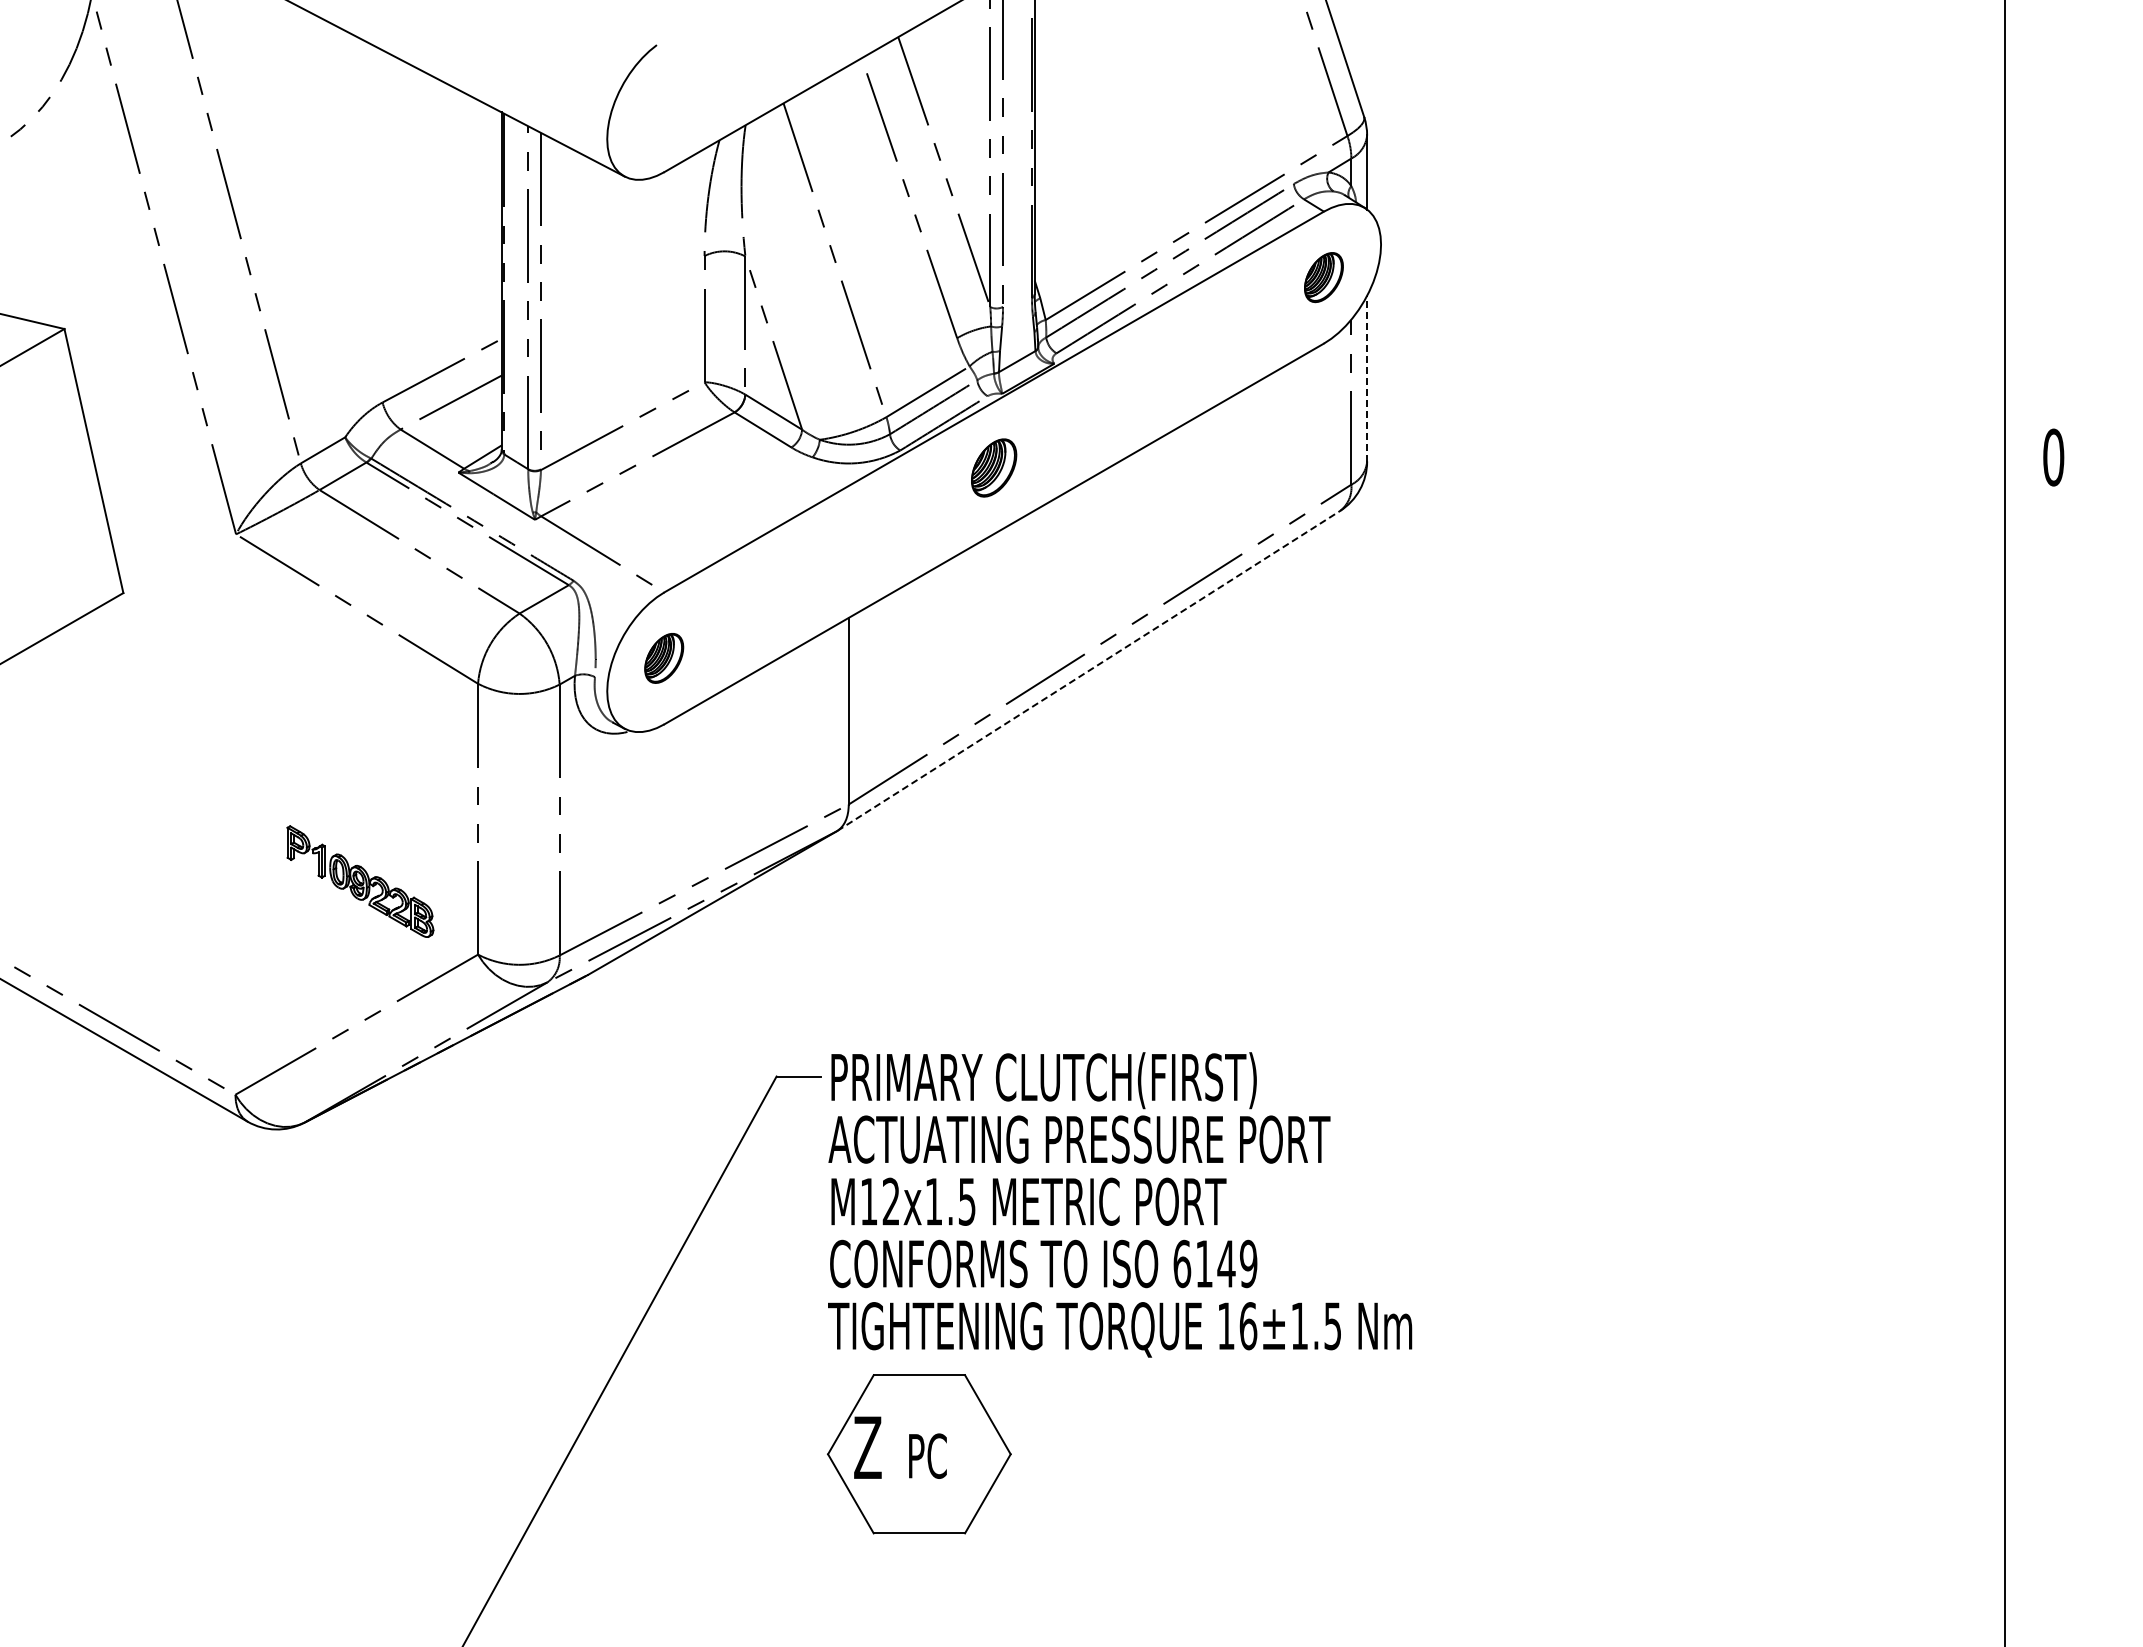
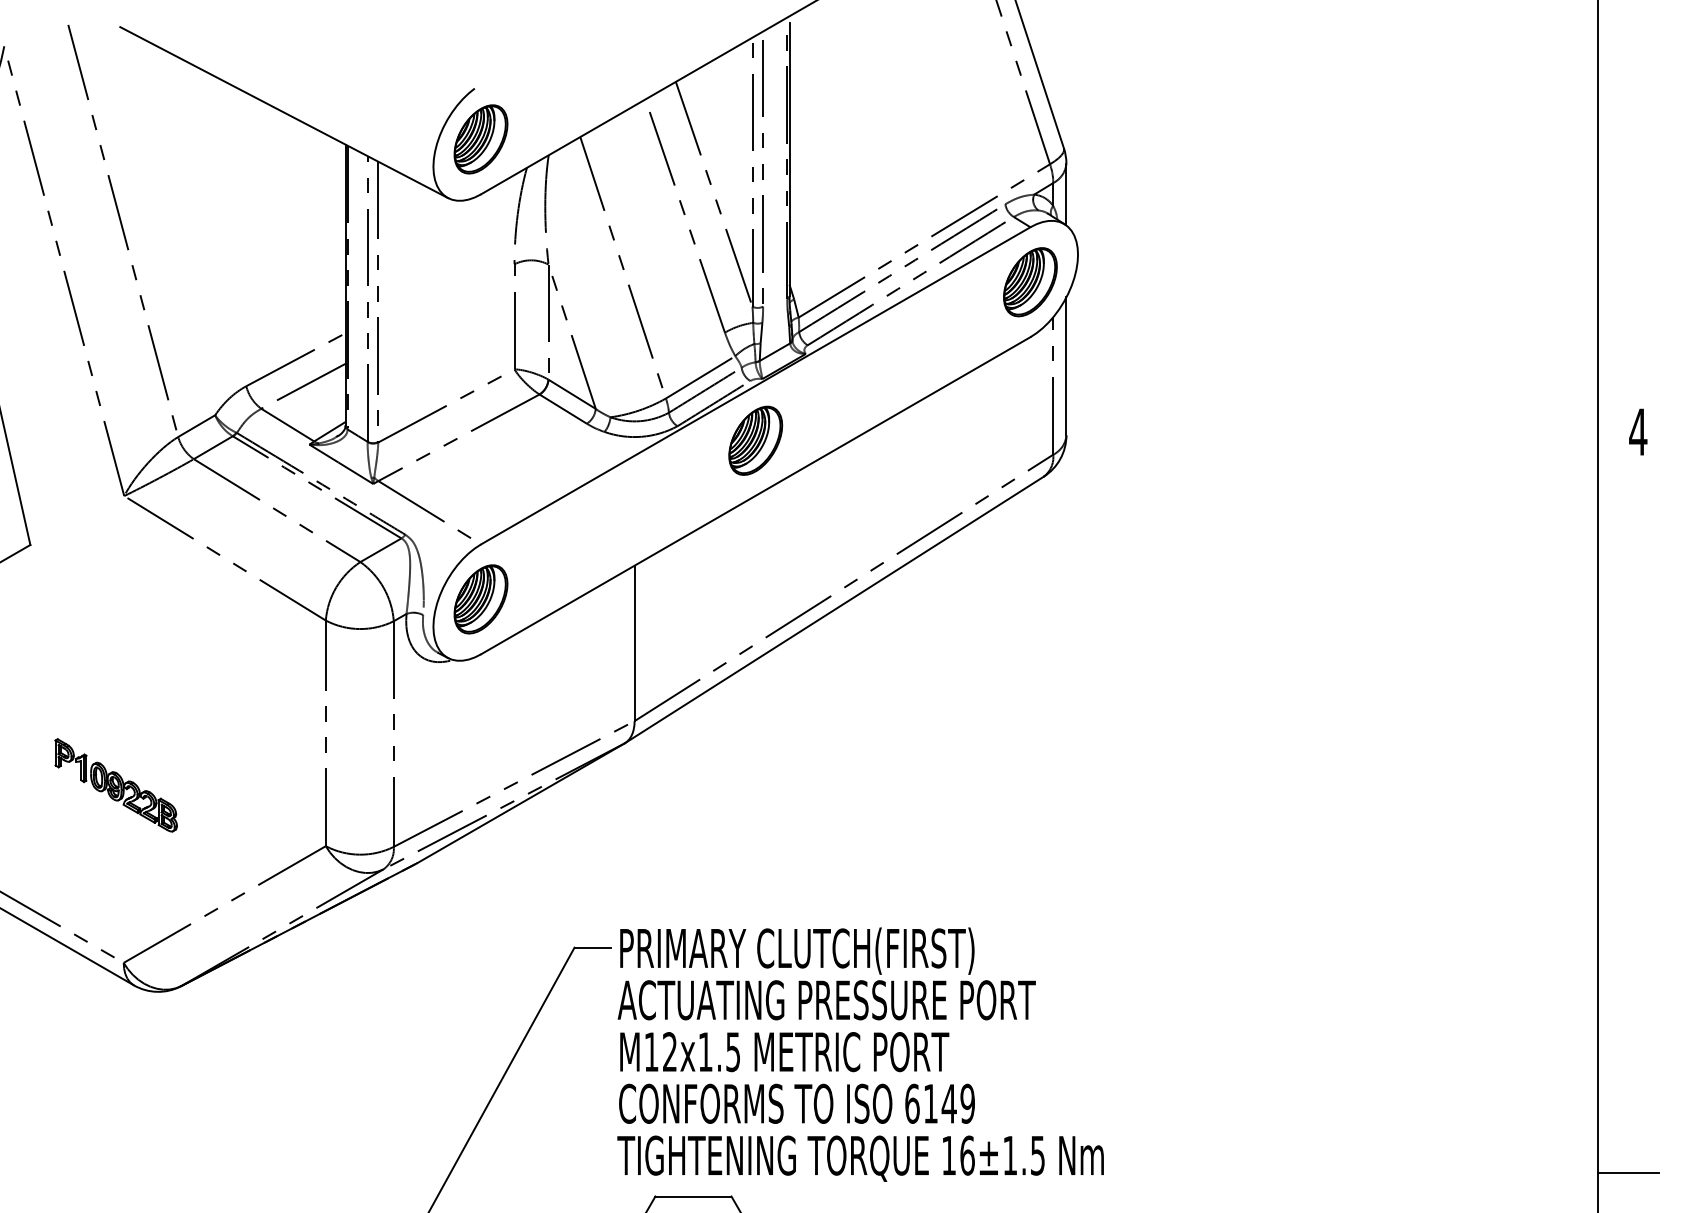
part: (663, 106) -> (480, 139), added
part: (1323, 277) -> (1030, 282), size x1.67
line: (1367, 378) -> (1066, 366), dashed -> solid
text: (2053, 457) -> (1638, 432), 0 -> 4
part: (993, 467) -> (755, 440), size x1.43
part: (663, 658) -> (480, 599), size x1.67
line: (1088, 671) -> (834, 610), dashed -> solid
part: (360, 881) -> (116, 785), moved
line: (2041, 1347) -> (1628, 1173), added

